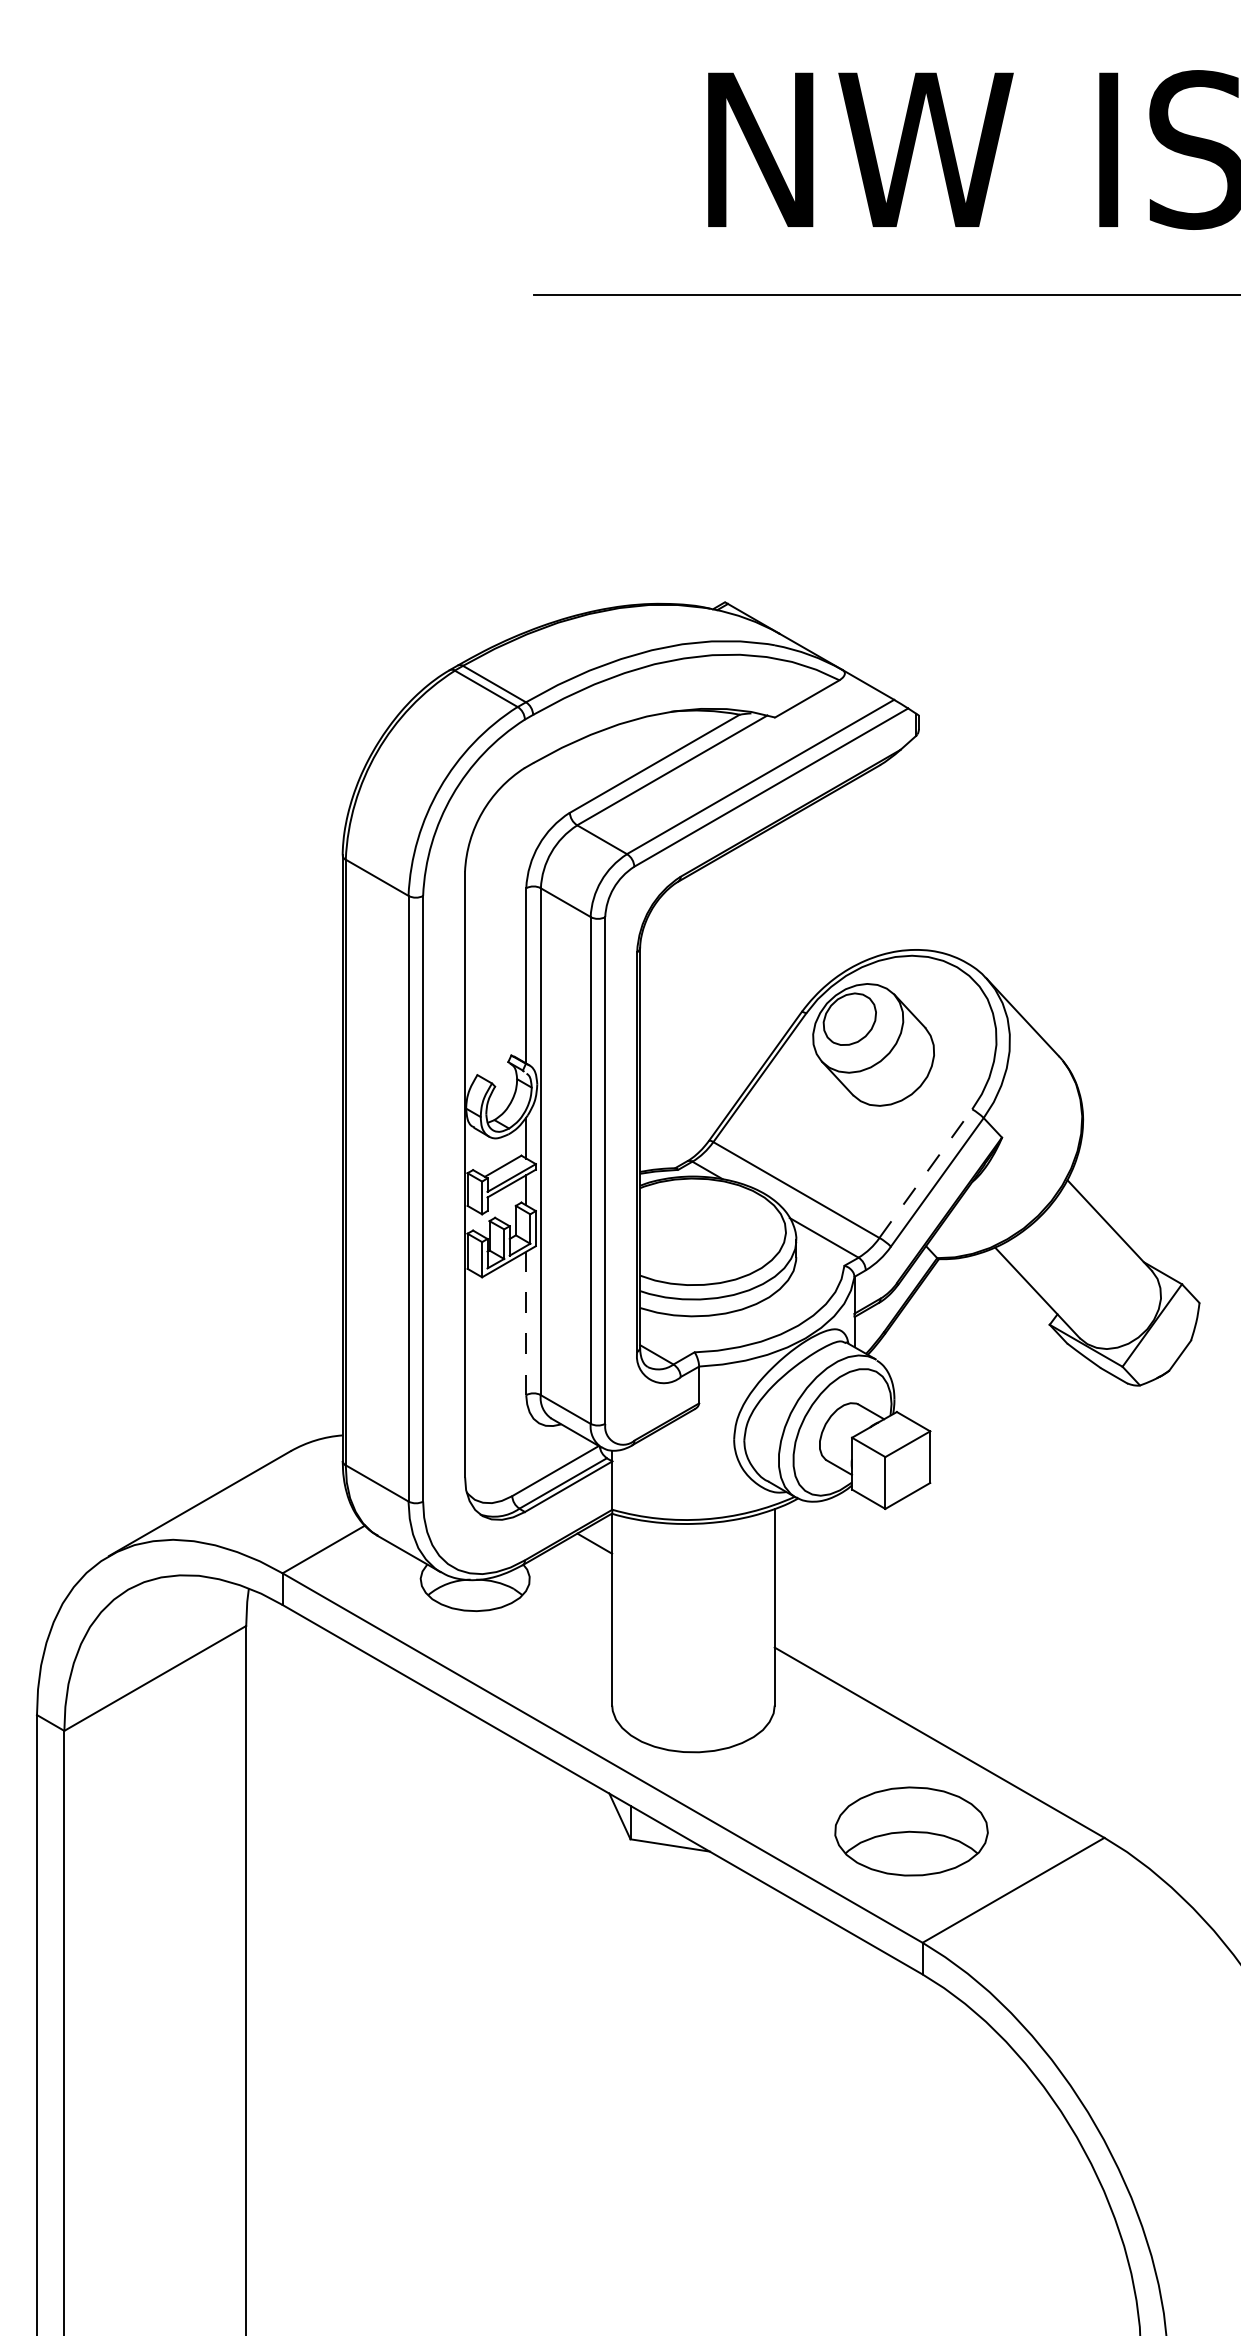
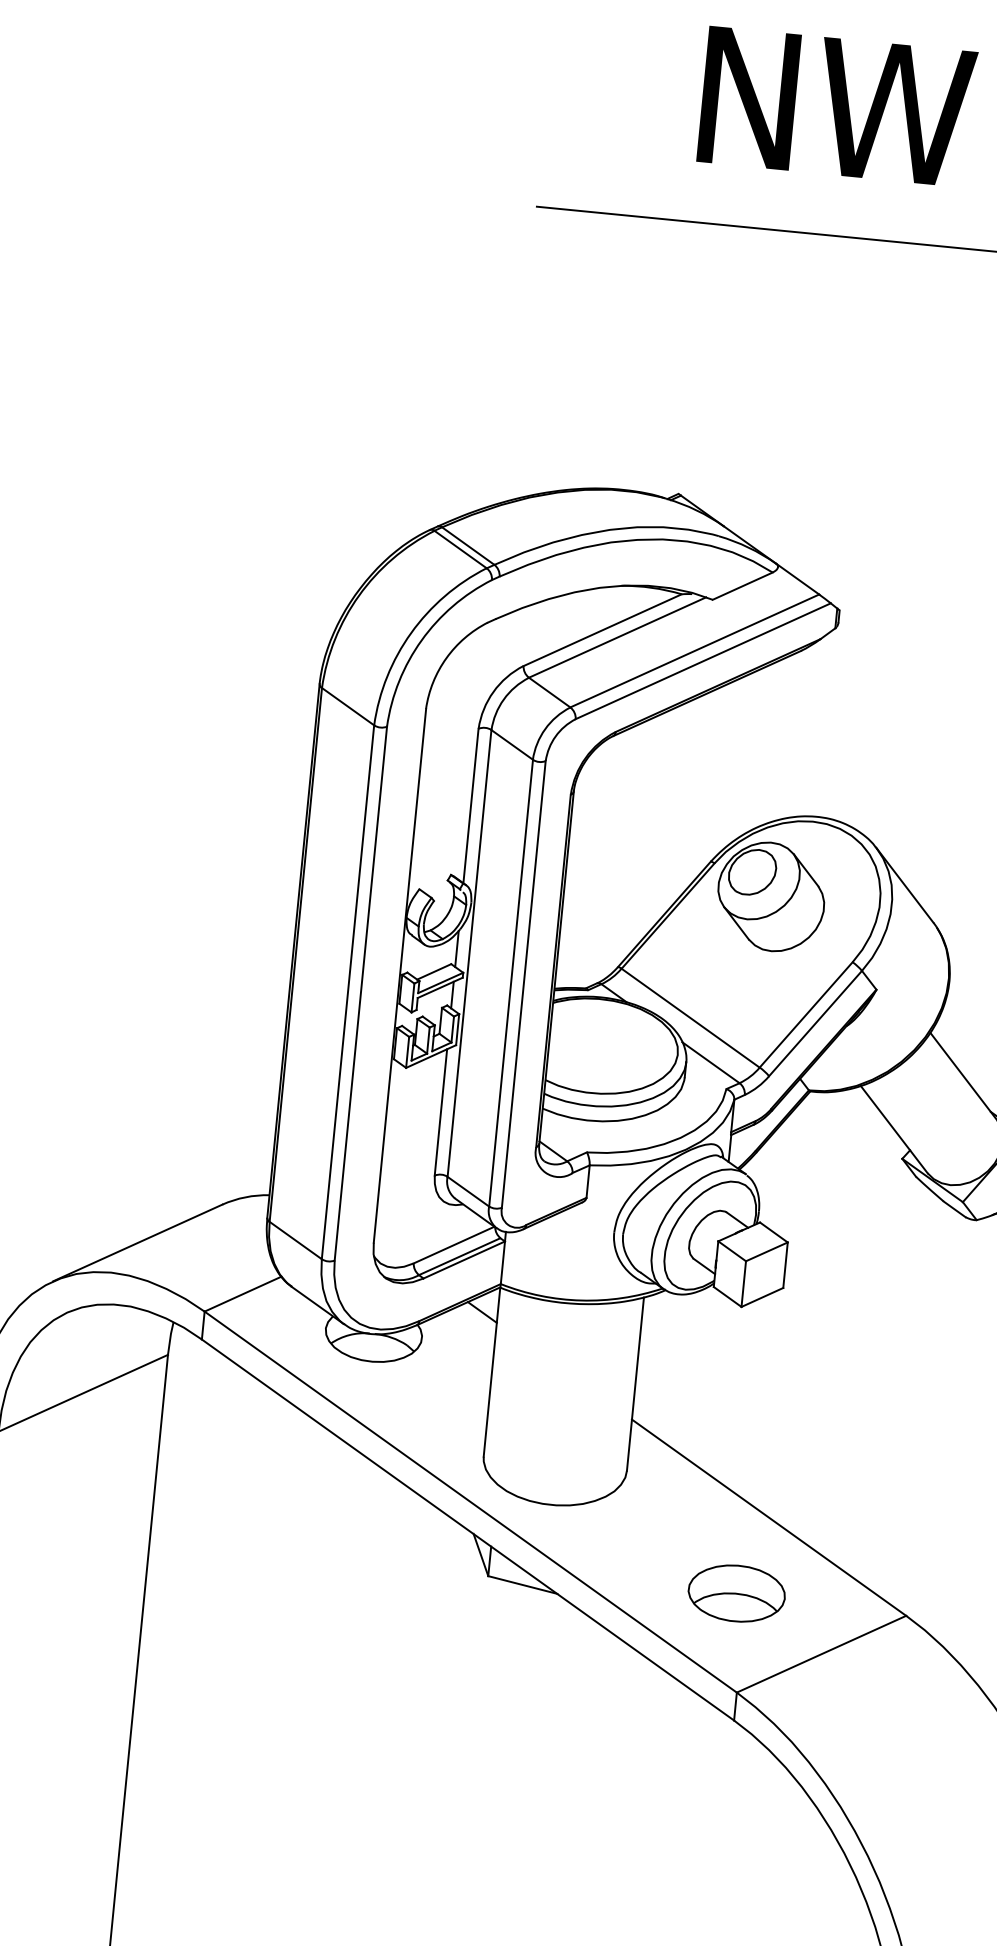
line: (926, 1173) -> (806, 1014), dashed -> solid
line: (526, 1323) -> (441, 1112), dashed -> solid
part: (911, 1831) -> (736, 1593), size x0.71

